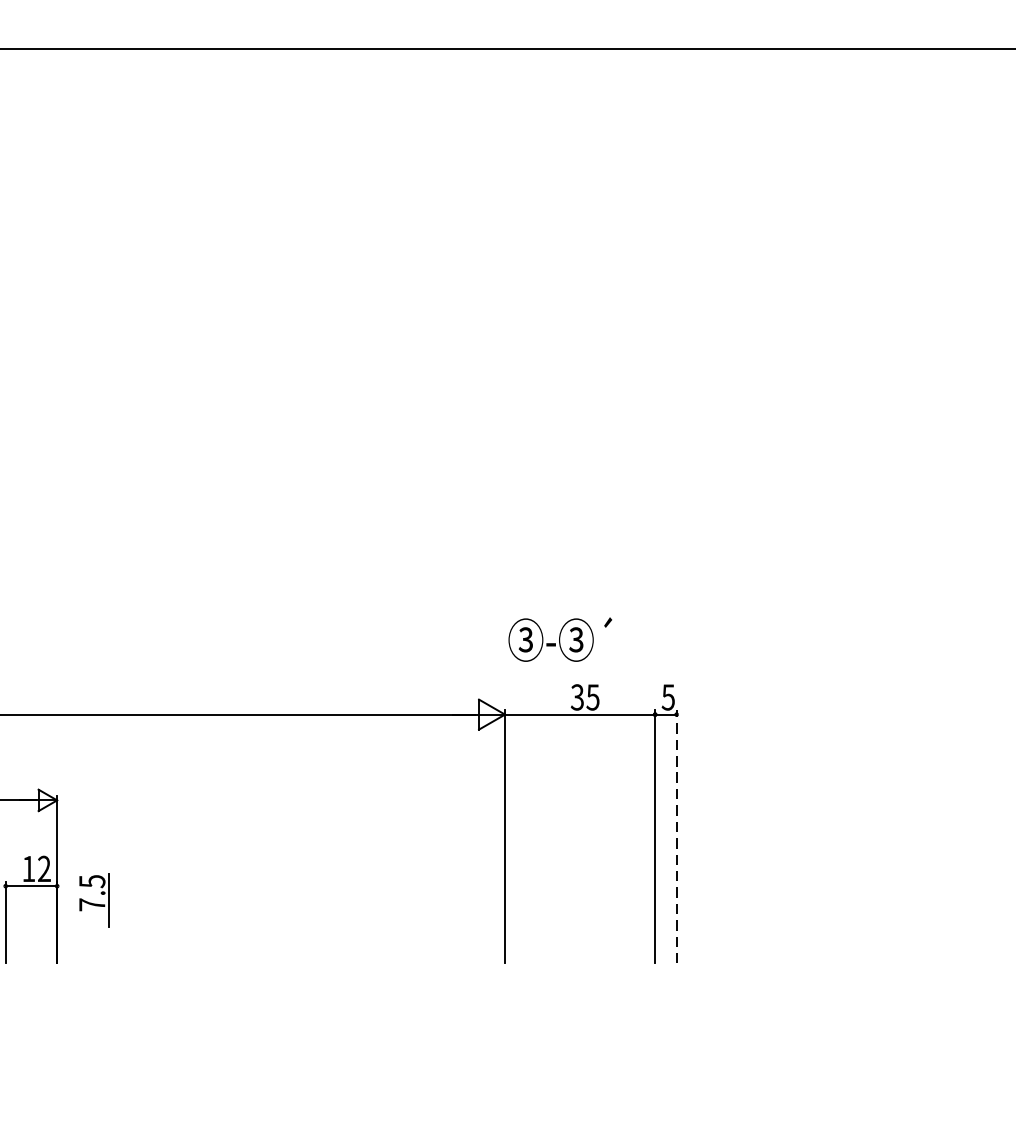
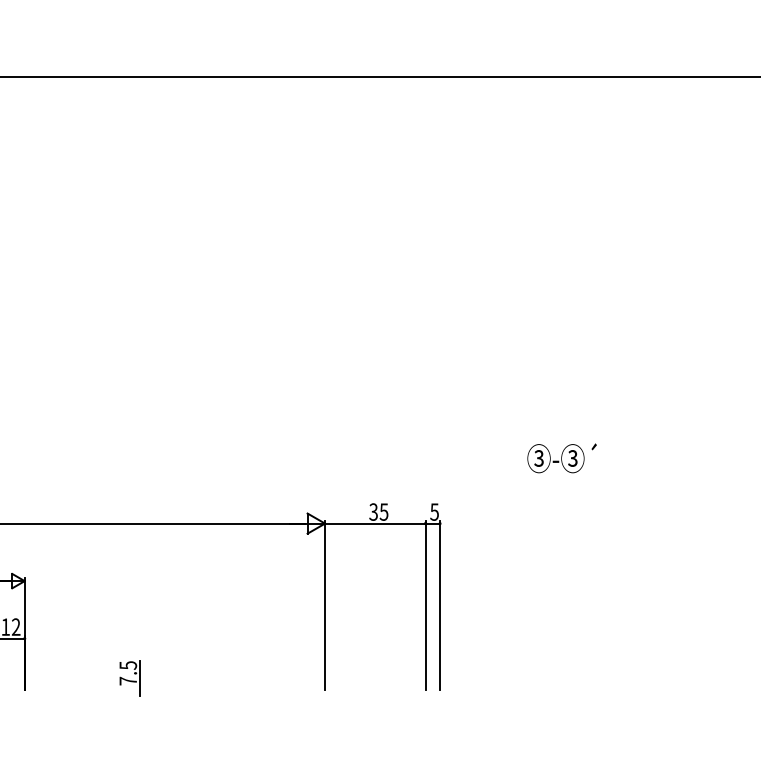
text: (559, 639) -> (561, 458), moved
line: (677, 836) -> (440, 605), dashed -> solid
part: (94, 900) -> (129, 678), moved

